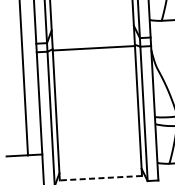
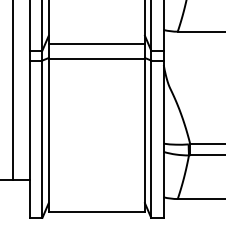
line: (92, 35) -> (96, 44), added
line: (100, 178) -> (96, 211), dashed -> solid

